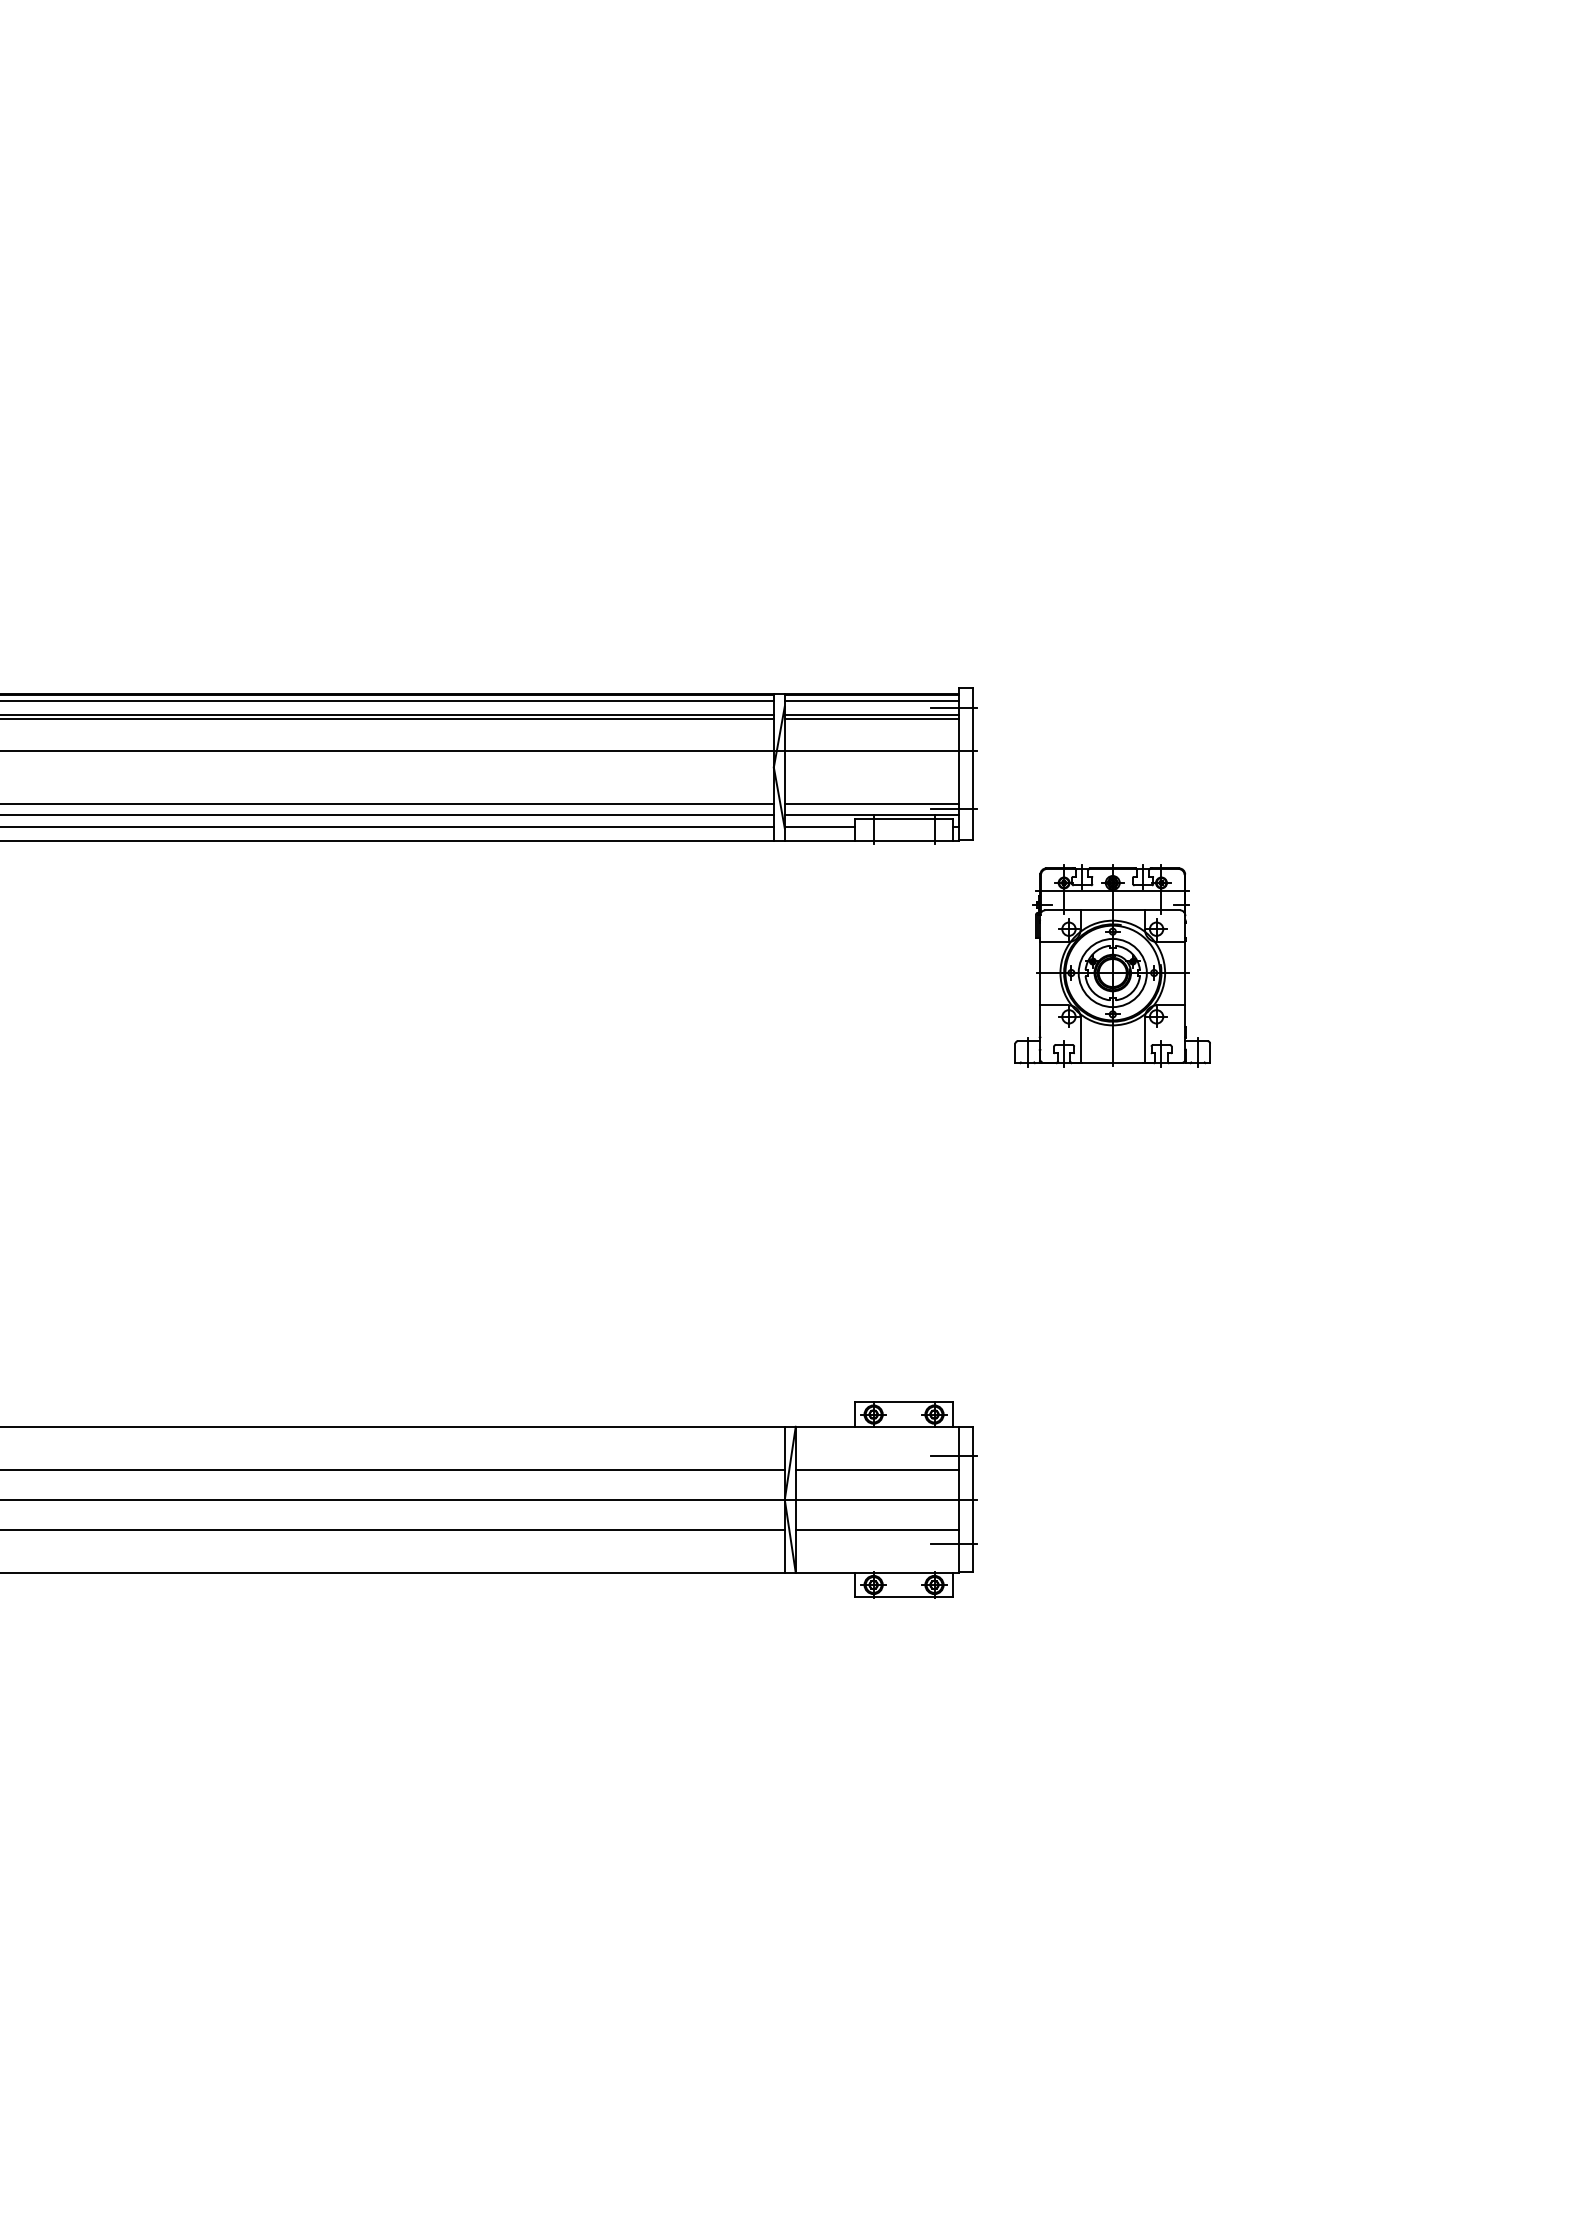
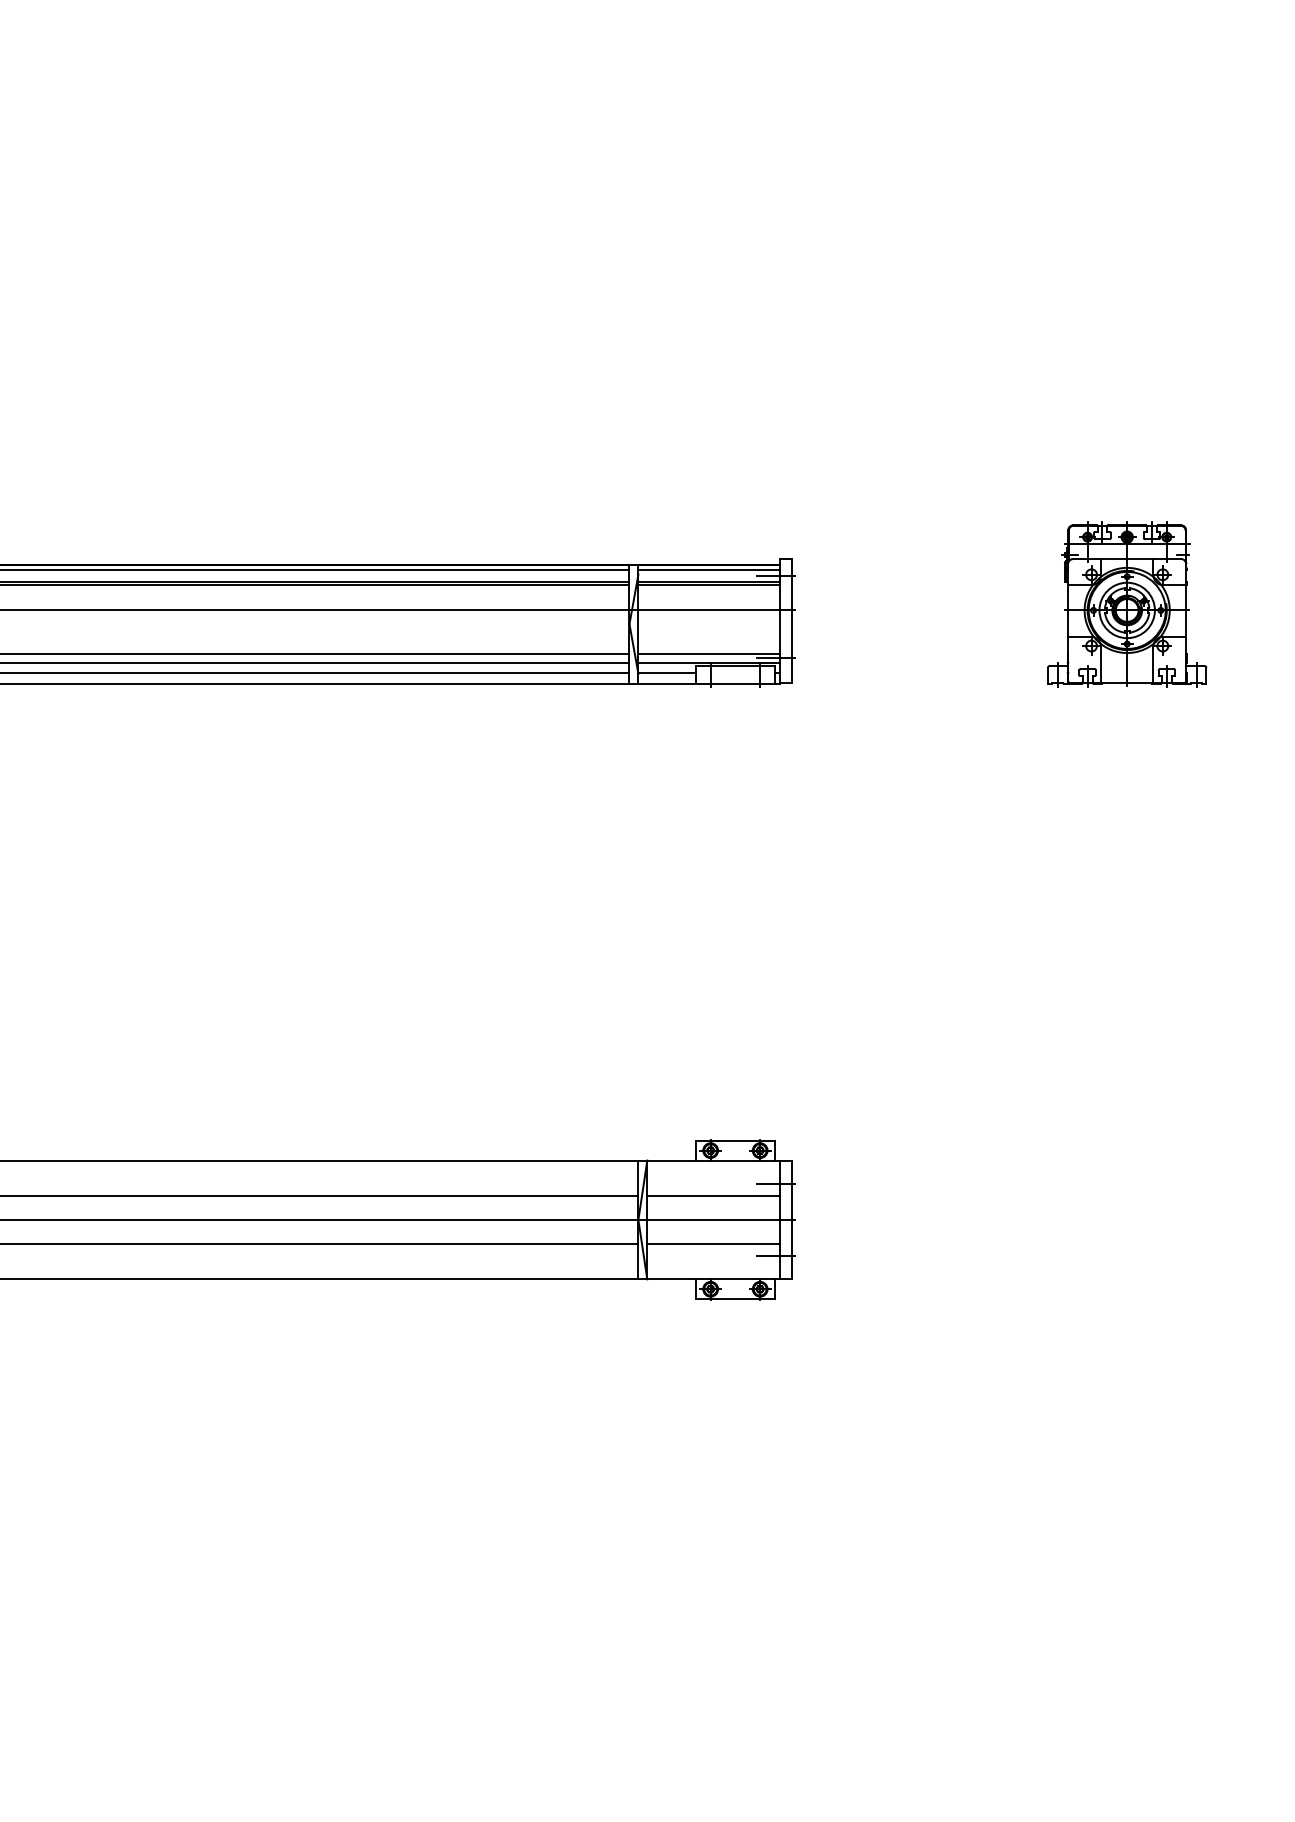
part: (1113, 965) -> (1127, 604), moved

